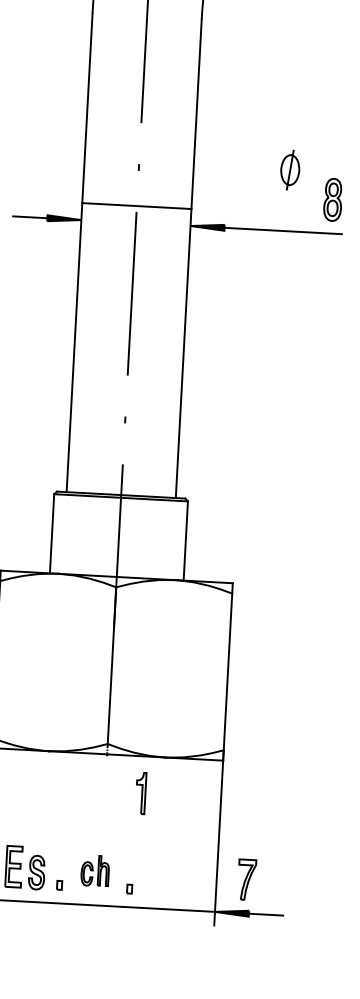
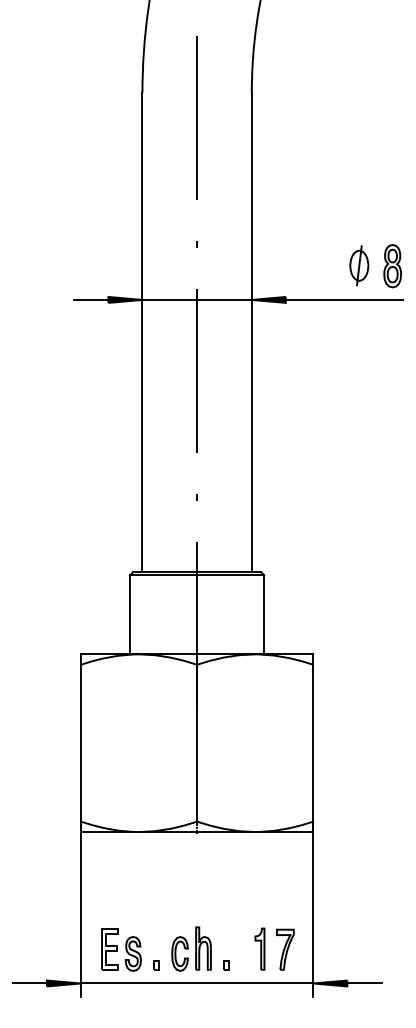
part: (290, 169) -> (359, 265), moved
line: (136, 205) -> (196, 299), moved
part: (140, 792) -> (259, 948), moved
part: (95, 870) -> (191, 948), size x1.43
part: (246, 879) -> (285, 949), moved

